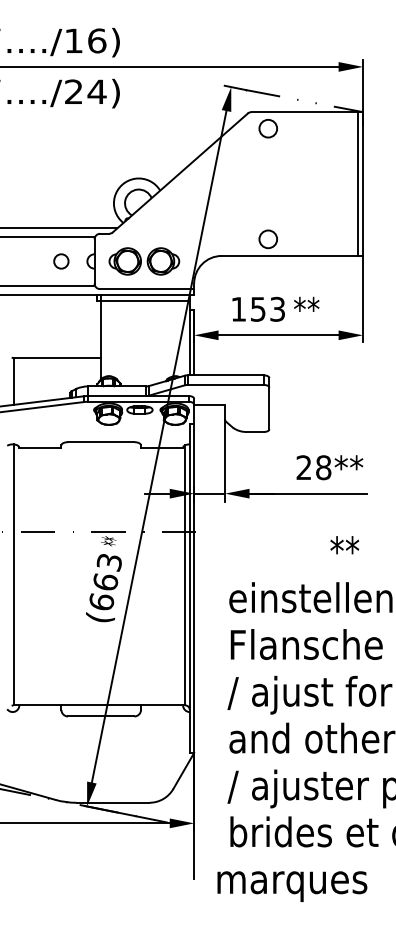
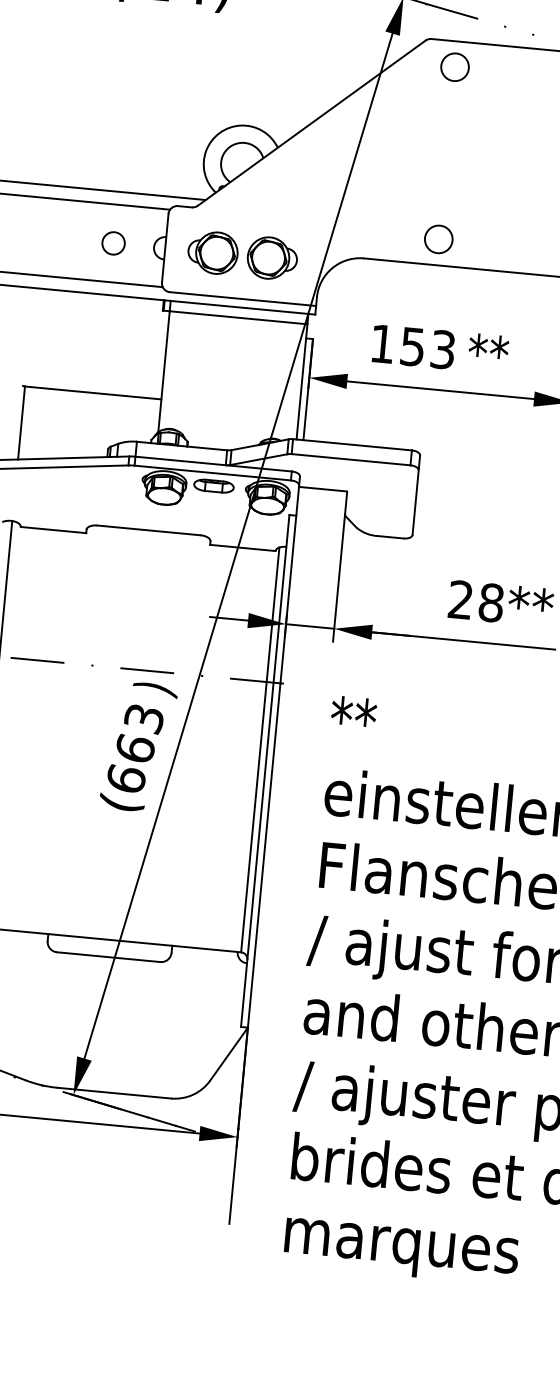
text: (114, 541) -> (155, 686), ** -> )
text: (344, 545) -> (353, 711), moved
text: (292, 886) -> (401, 1251), moved

